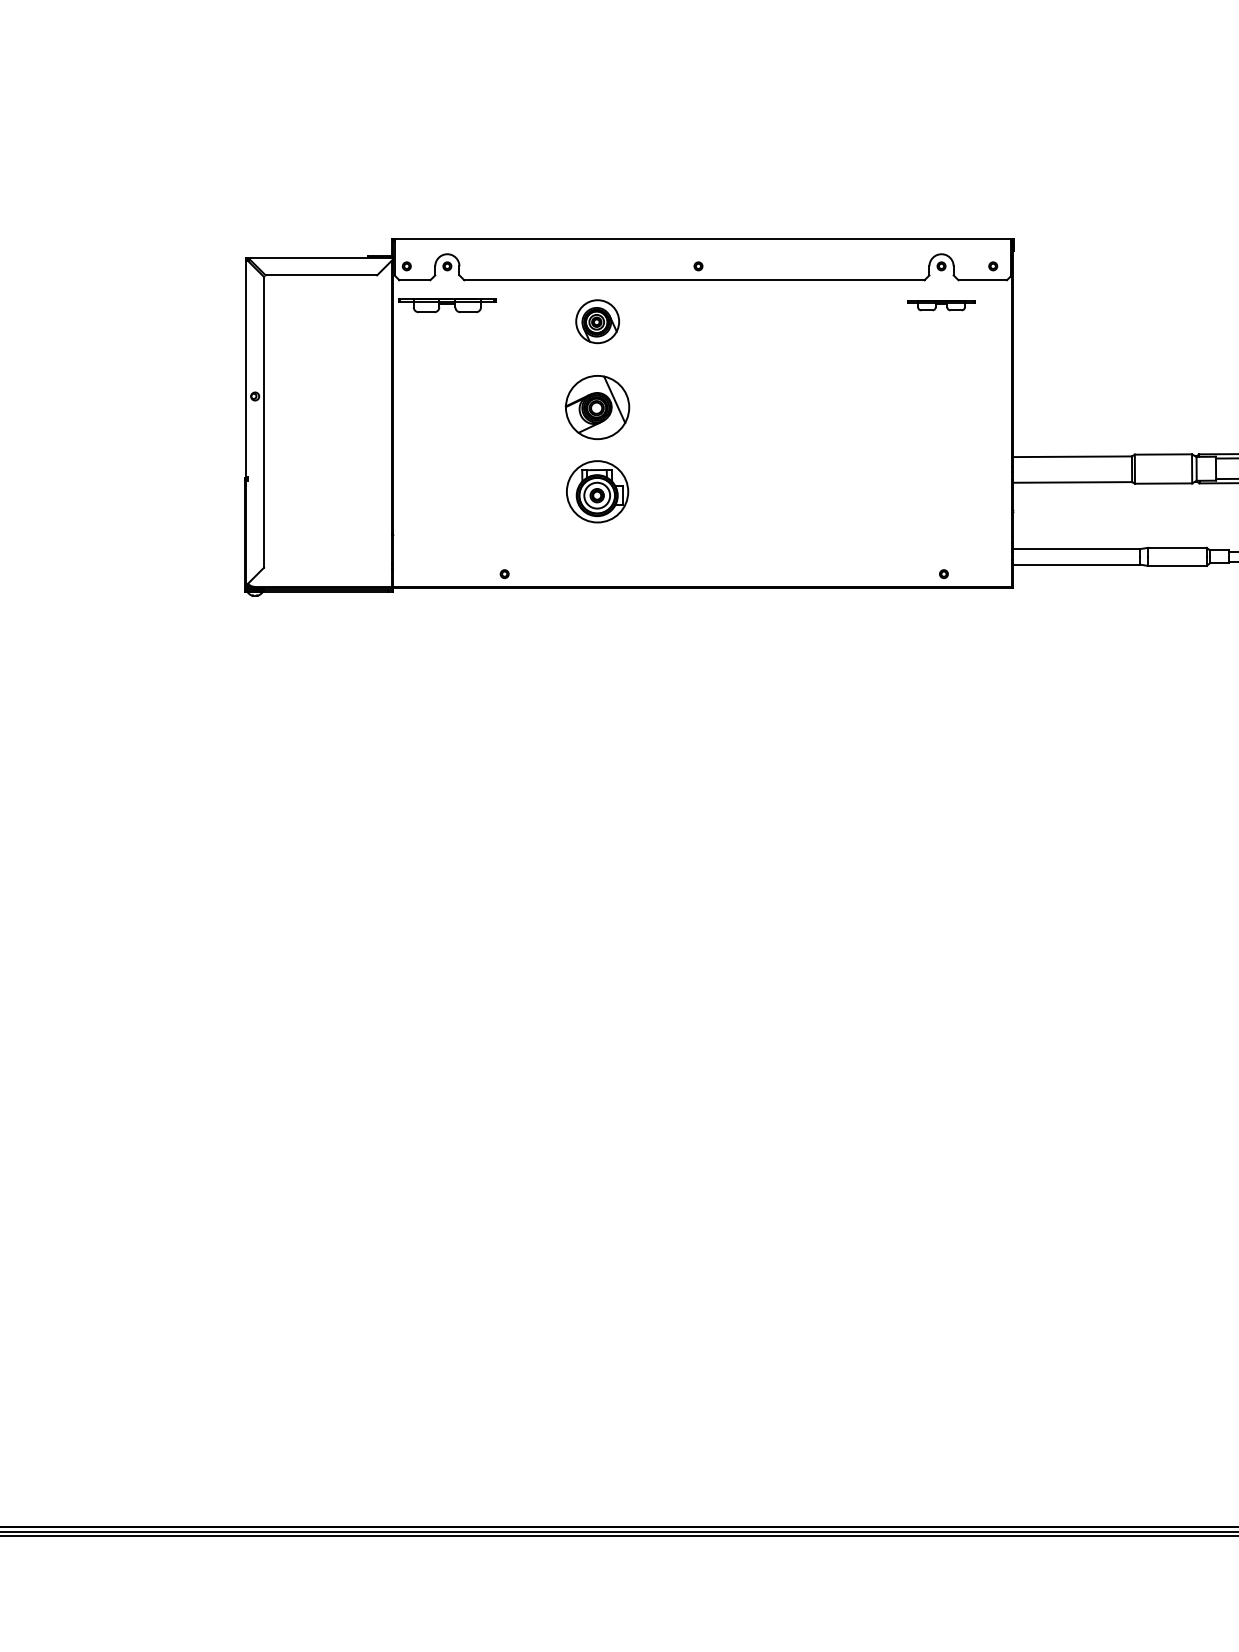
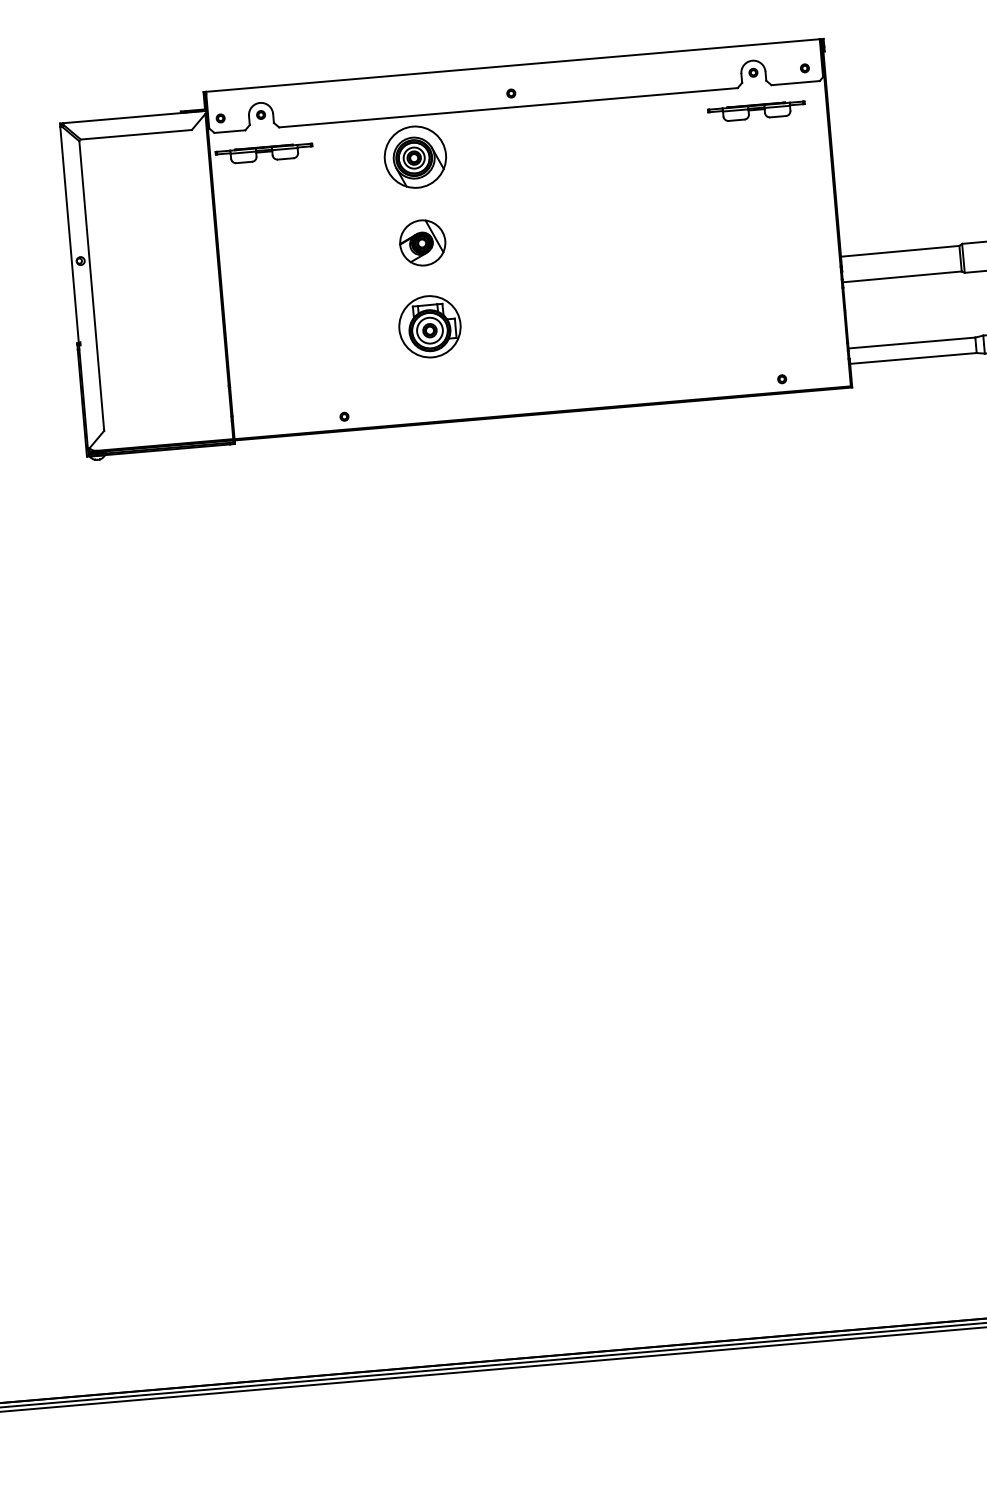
part: (941, 305) -> (756, 111), size x1.43
part: (597, 321) -> (415, 157), size x1.43
part: (597, 407) -> (422, 242), size x0.71

